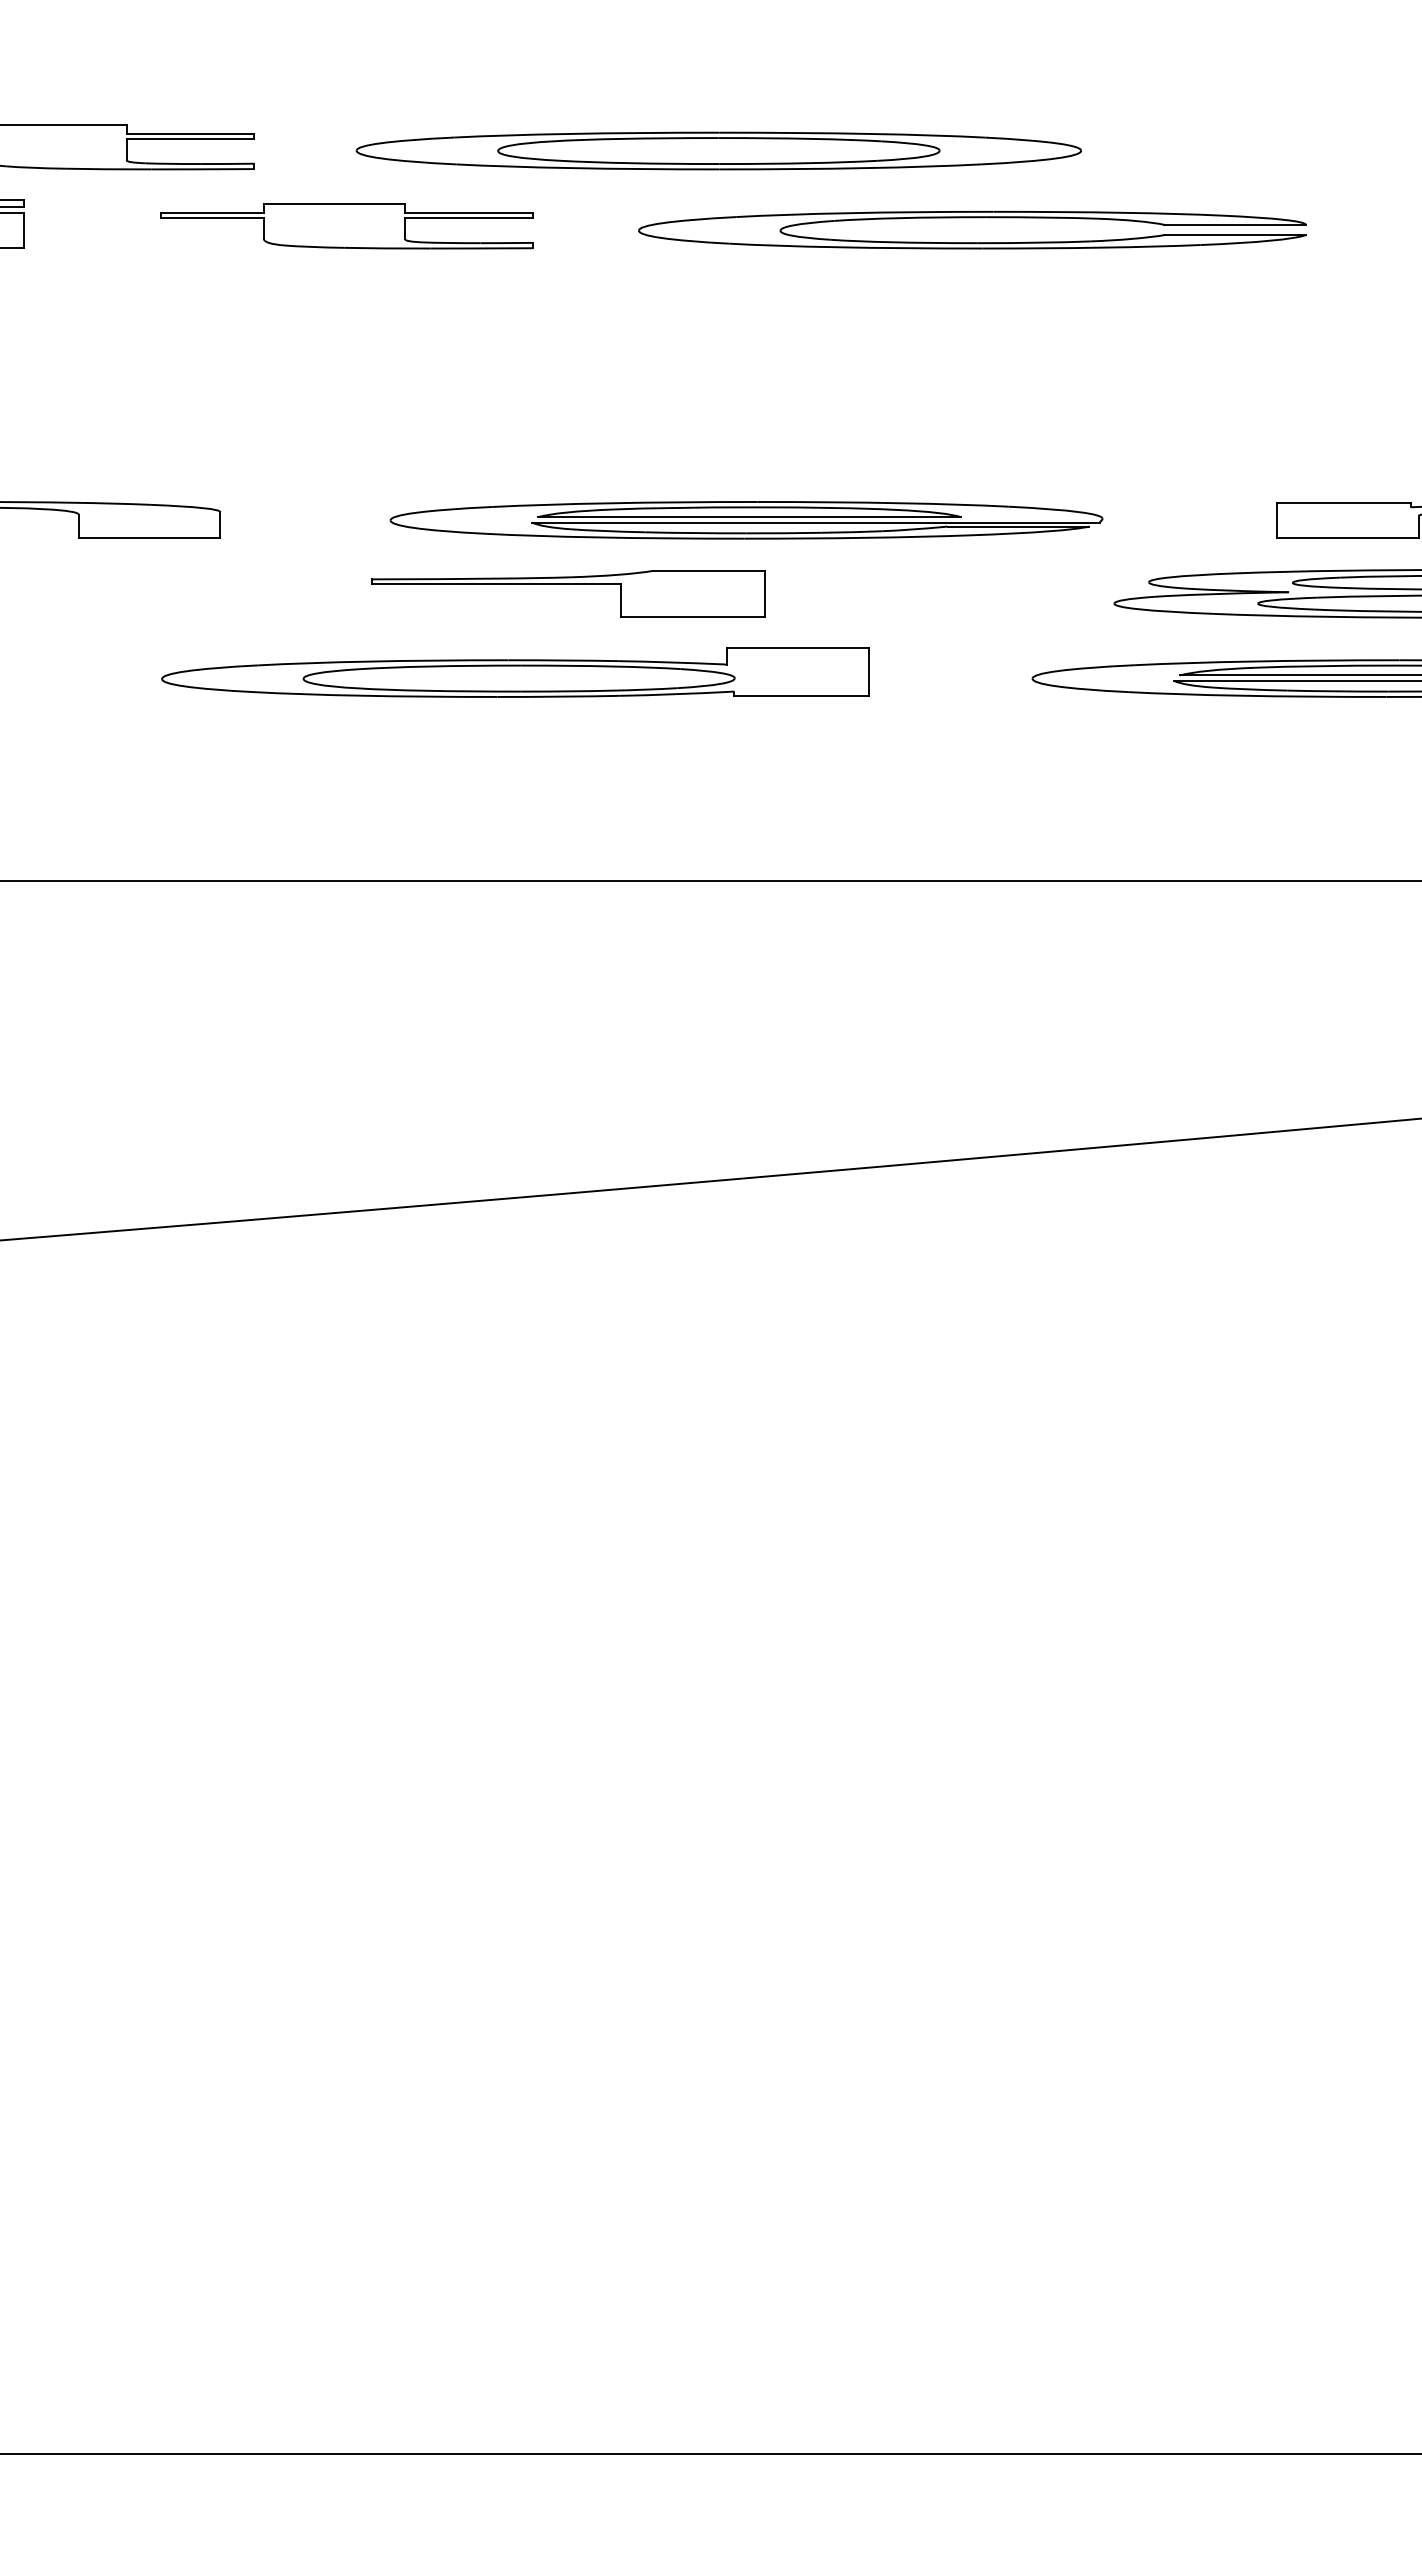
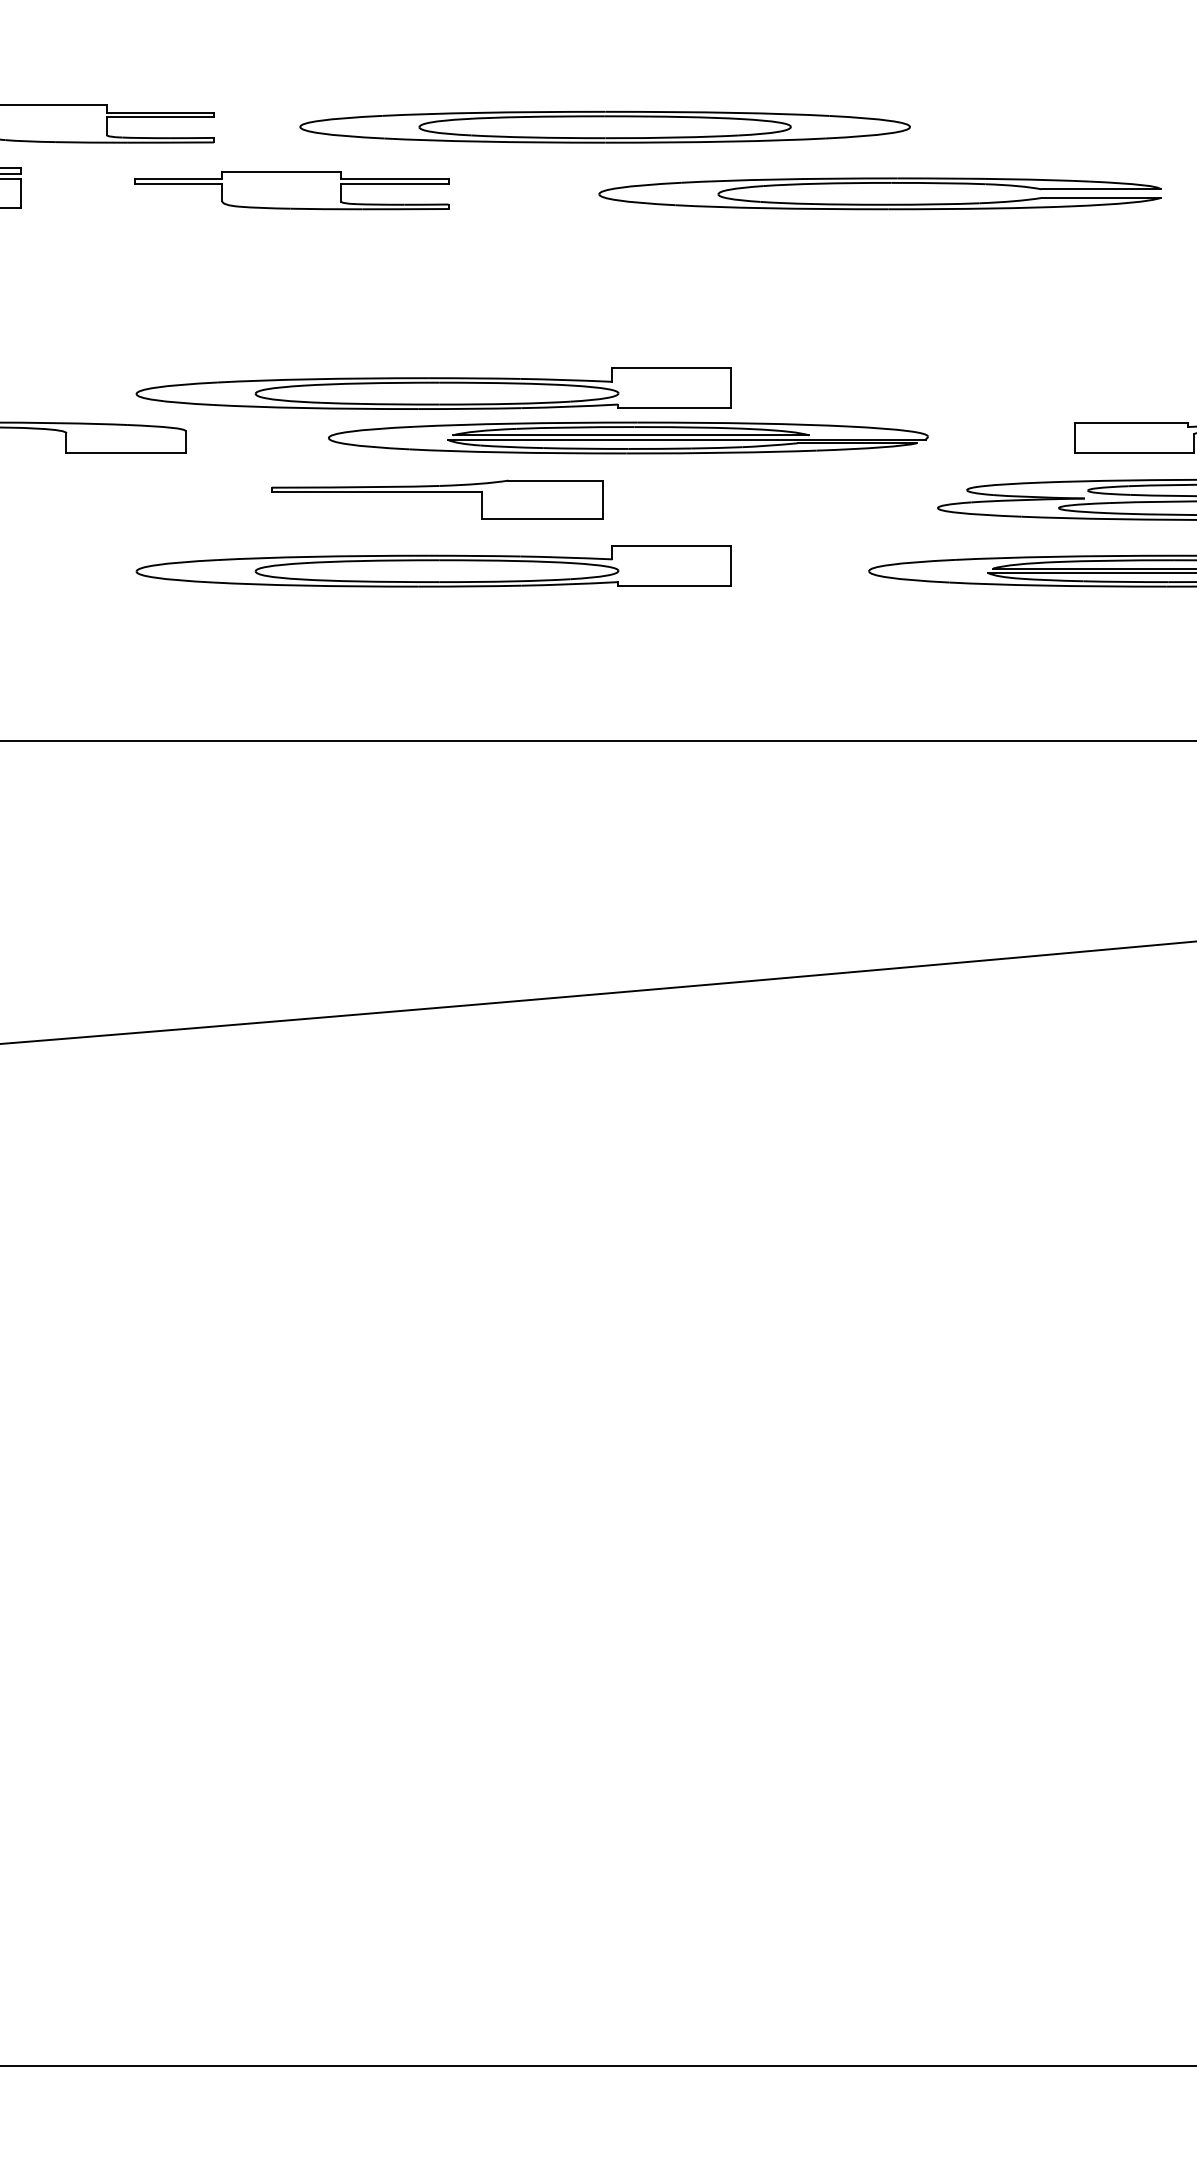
part: (972, 218) -> (879, 184), moved
part: (515, 461) -> (433, 388), added
part: (568, 584) -> (437, 492), moved

